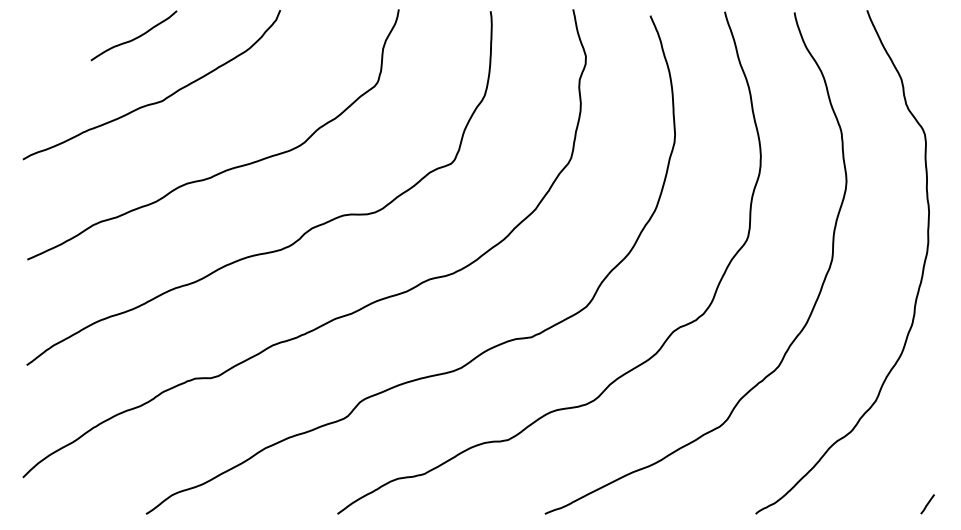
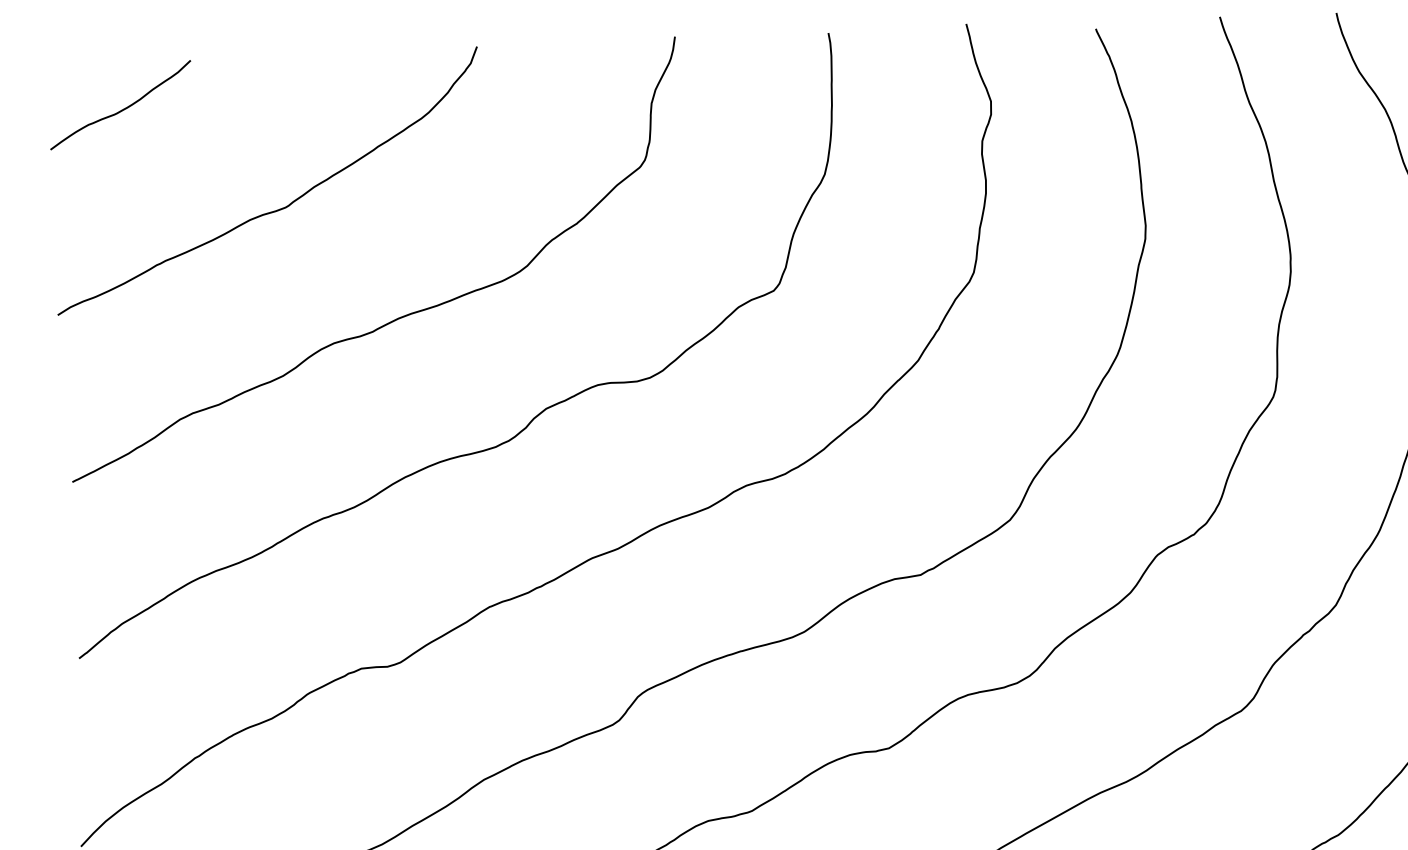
curve: (135, 37) -> (123, 107), moved

